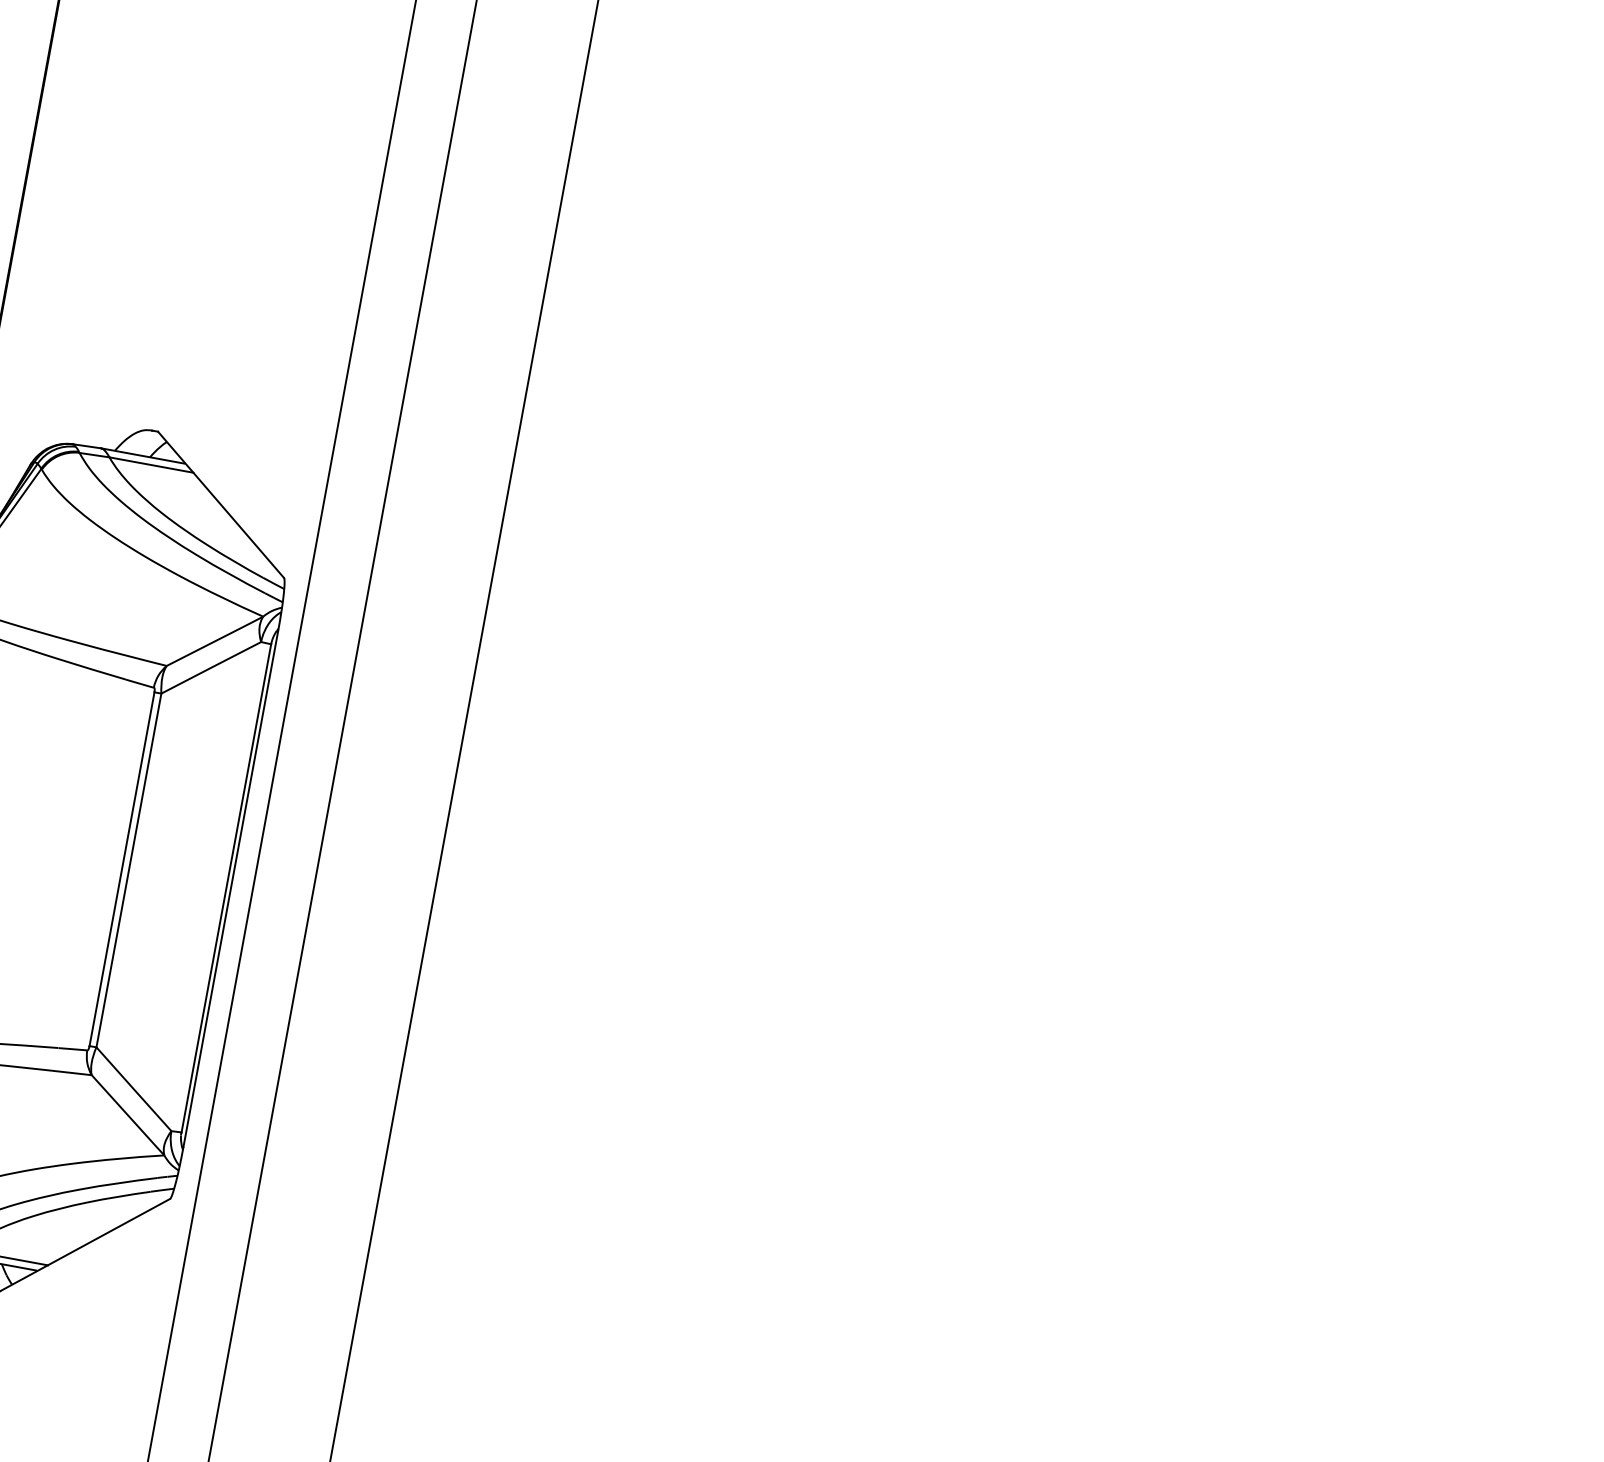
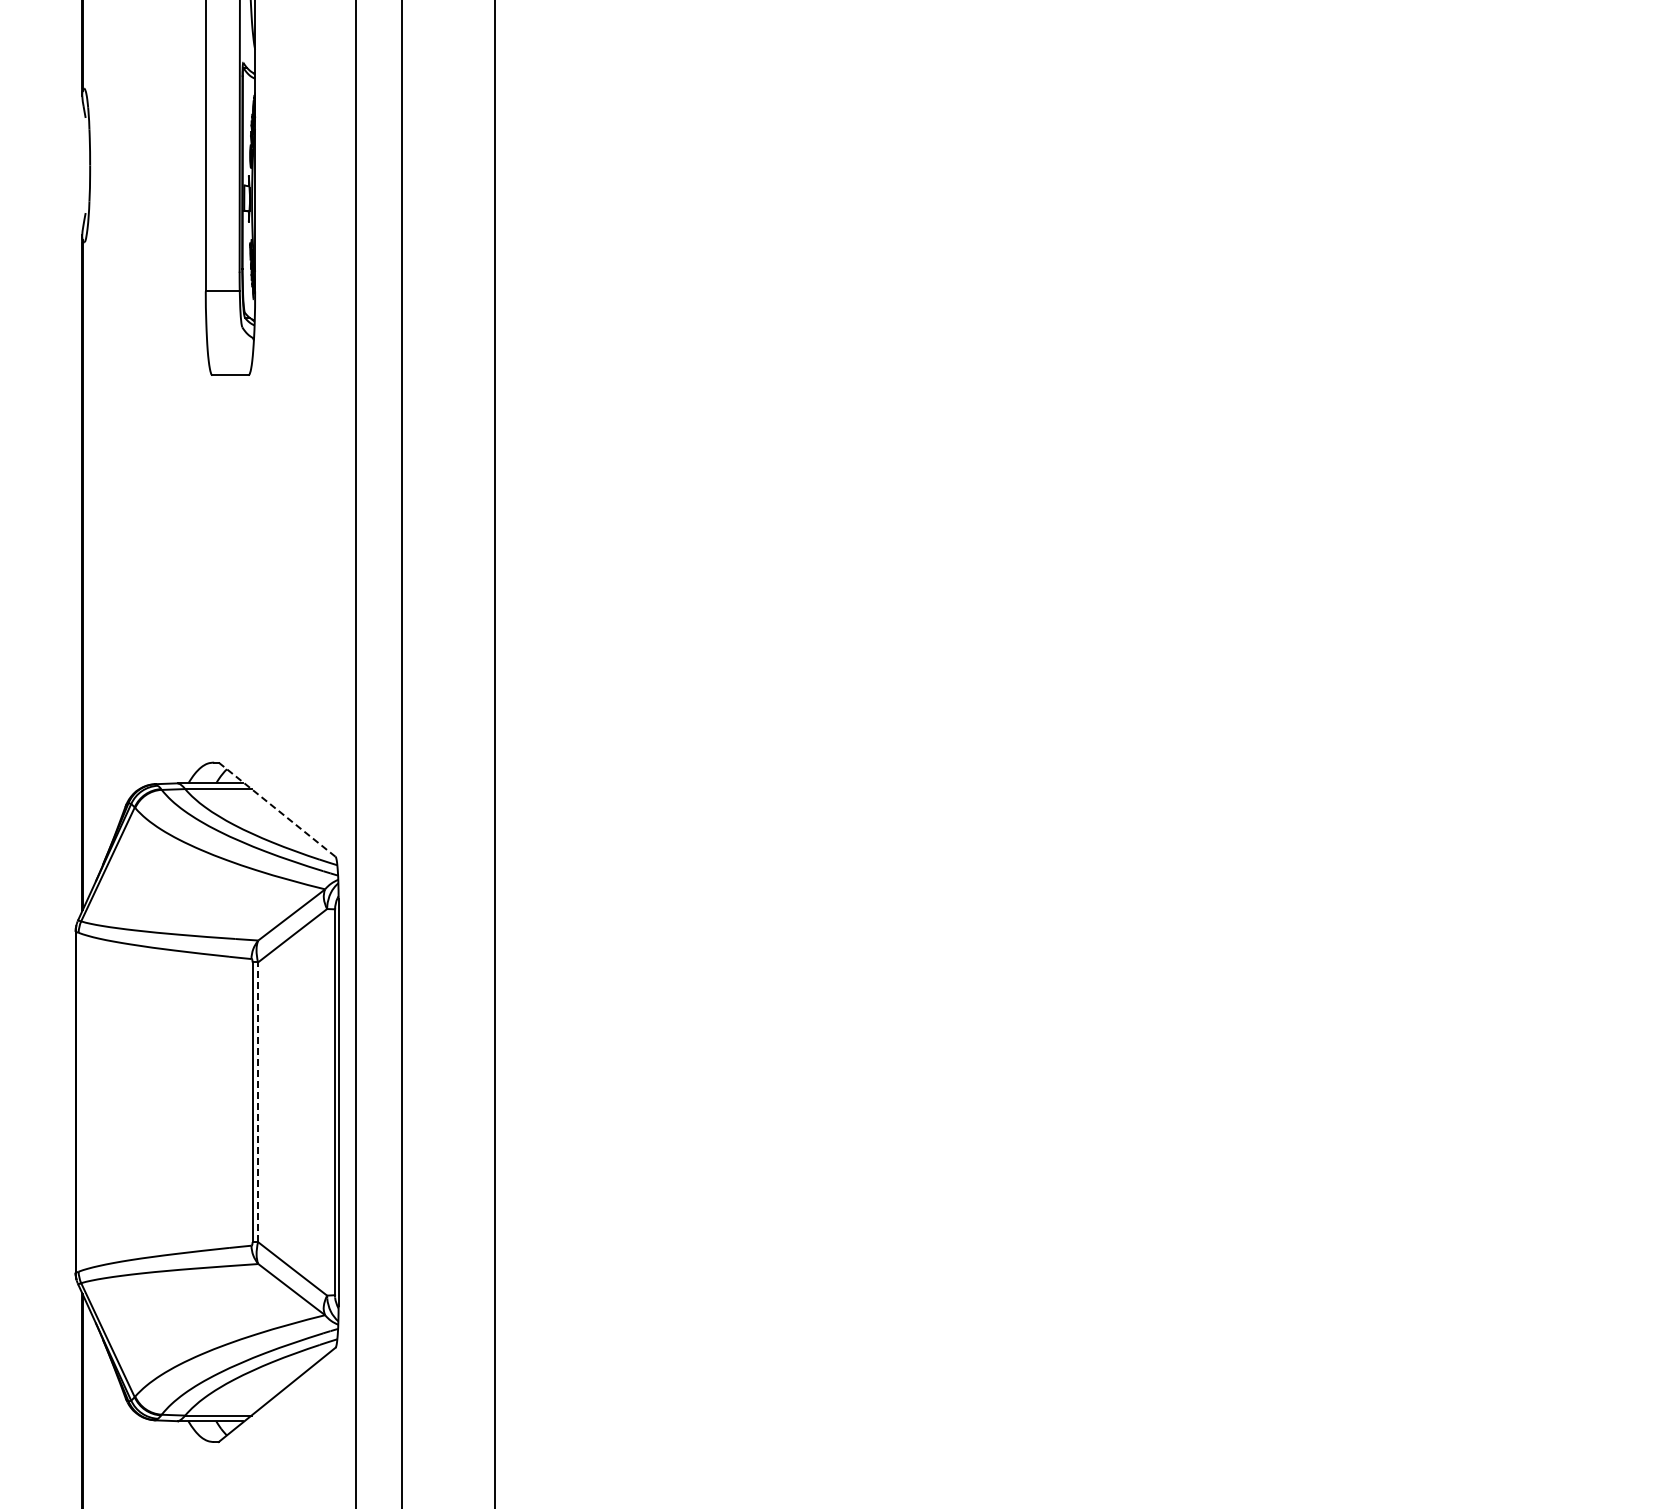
line: (221, 504) -> (277, 809), solid -> dashed
line: (129, 870) -> (258, 1102), solid -> dashed

